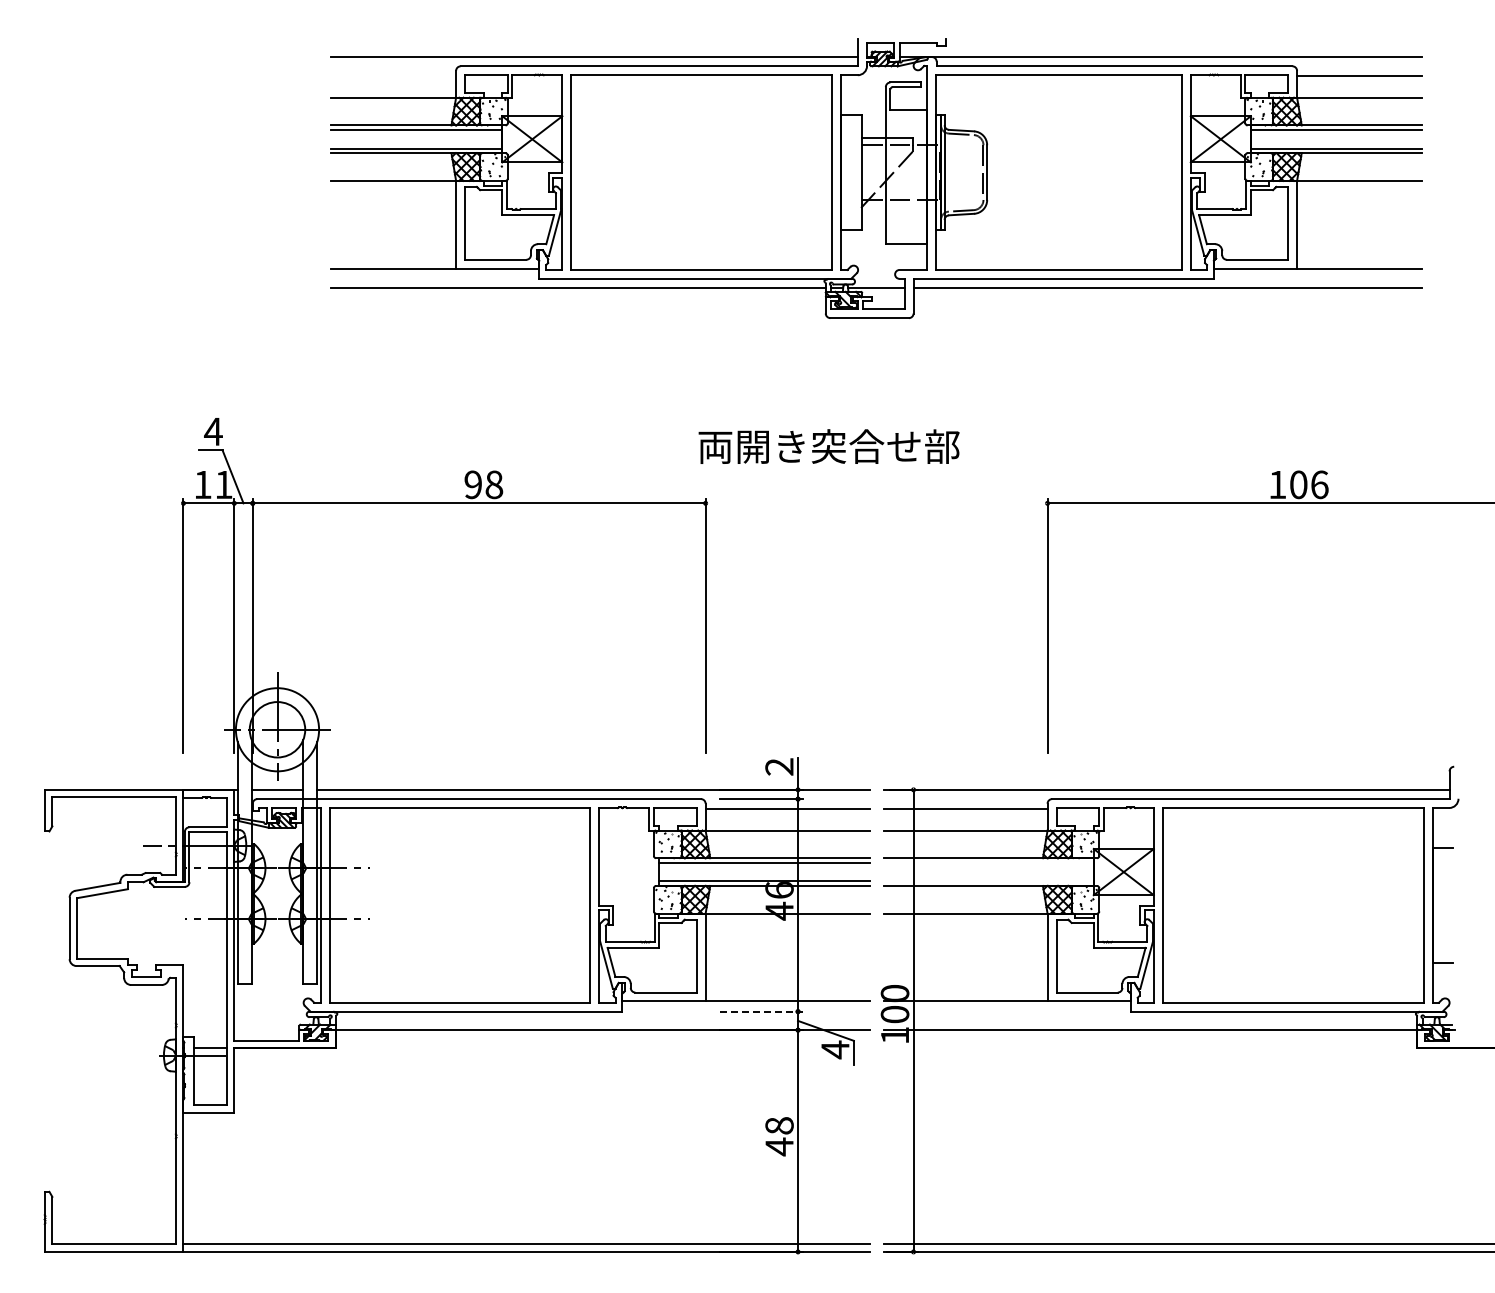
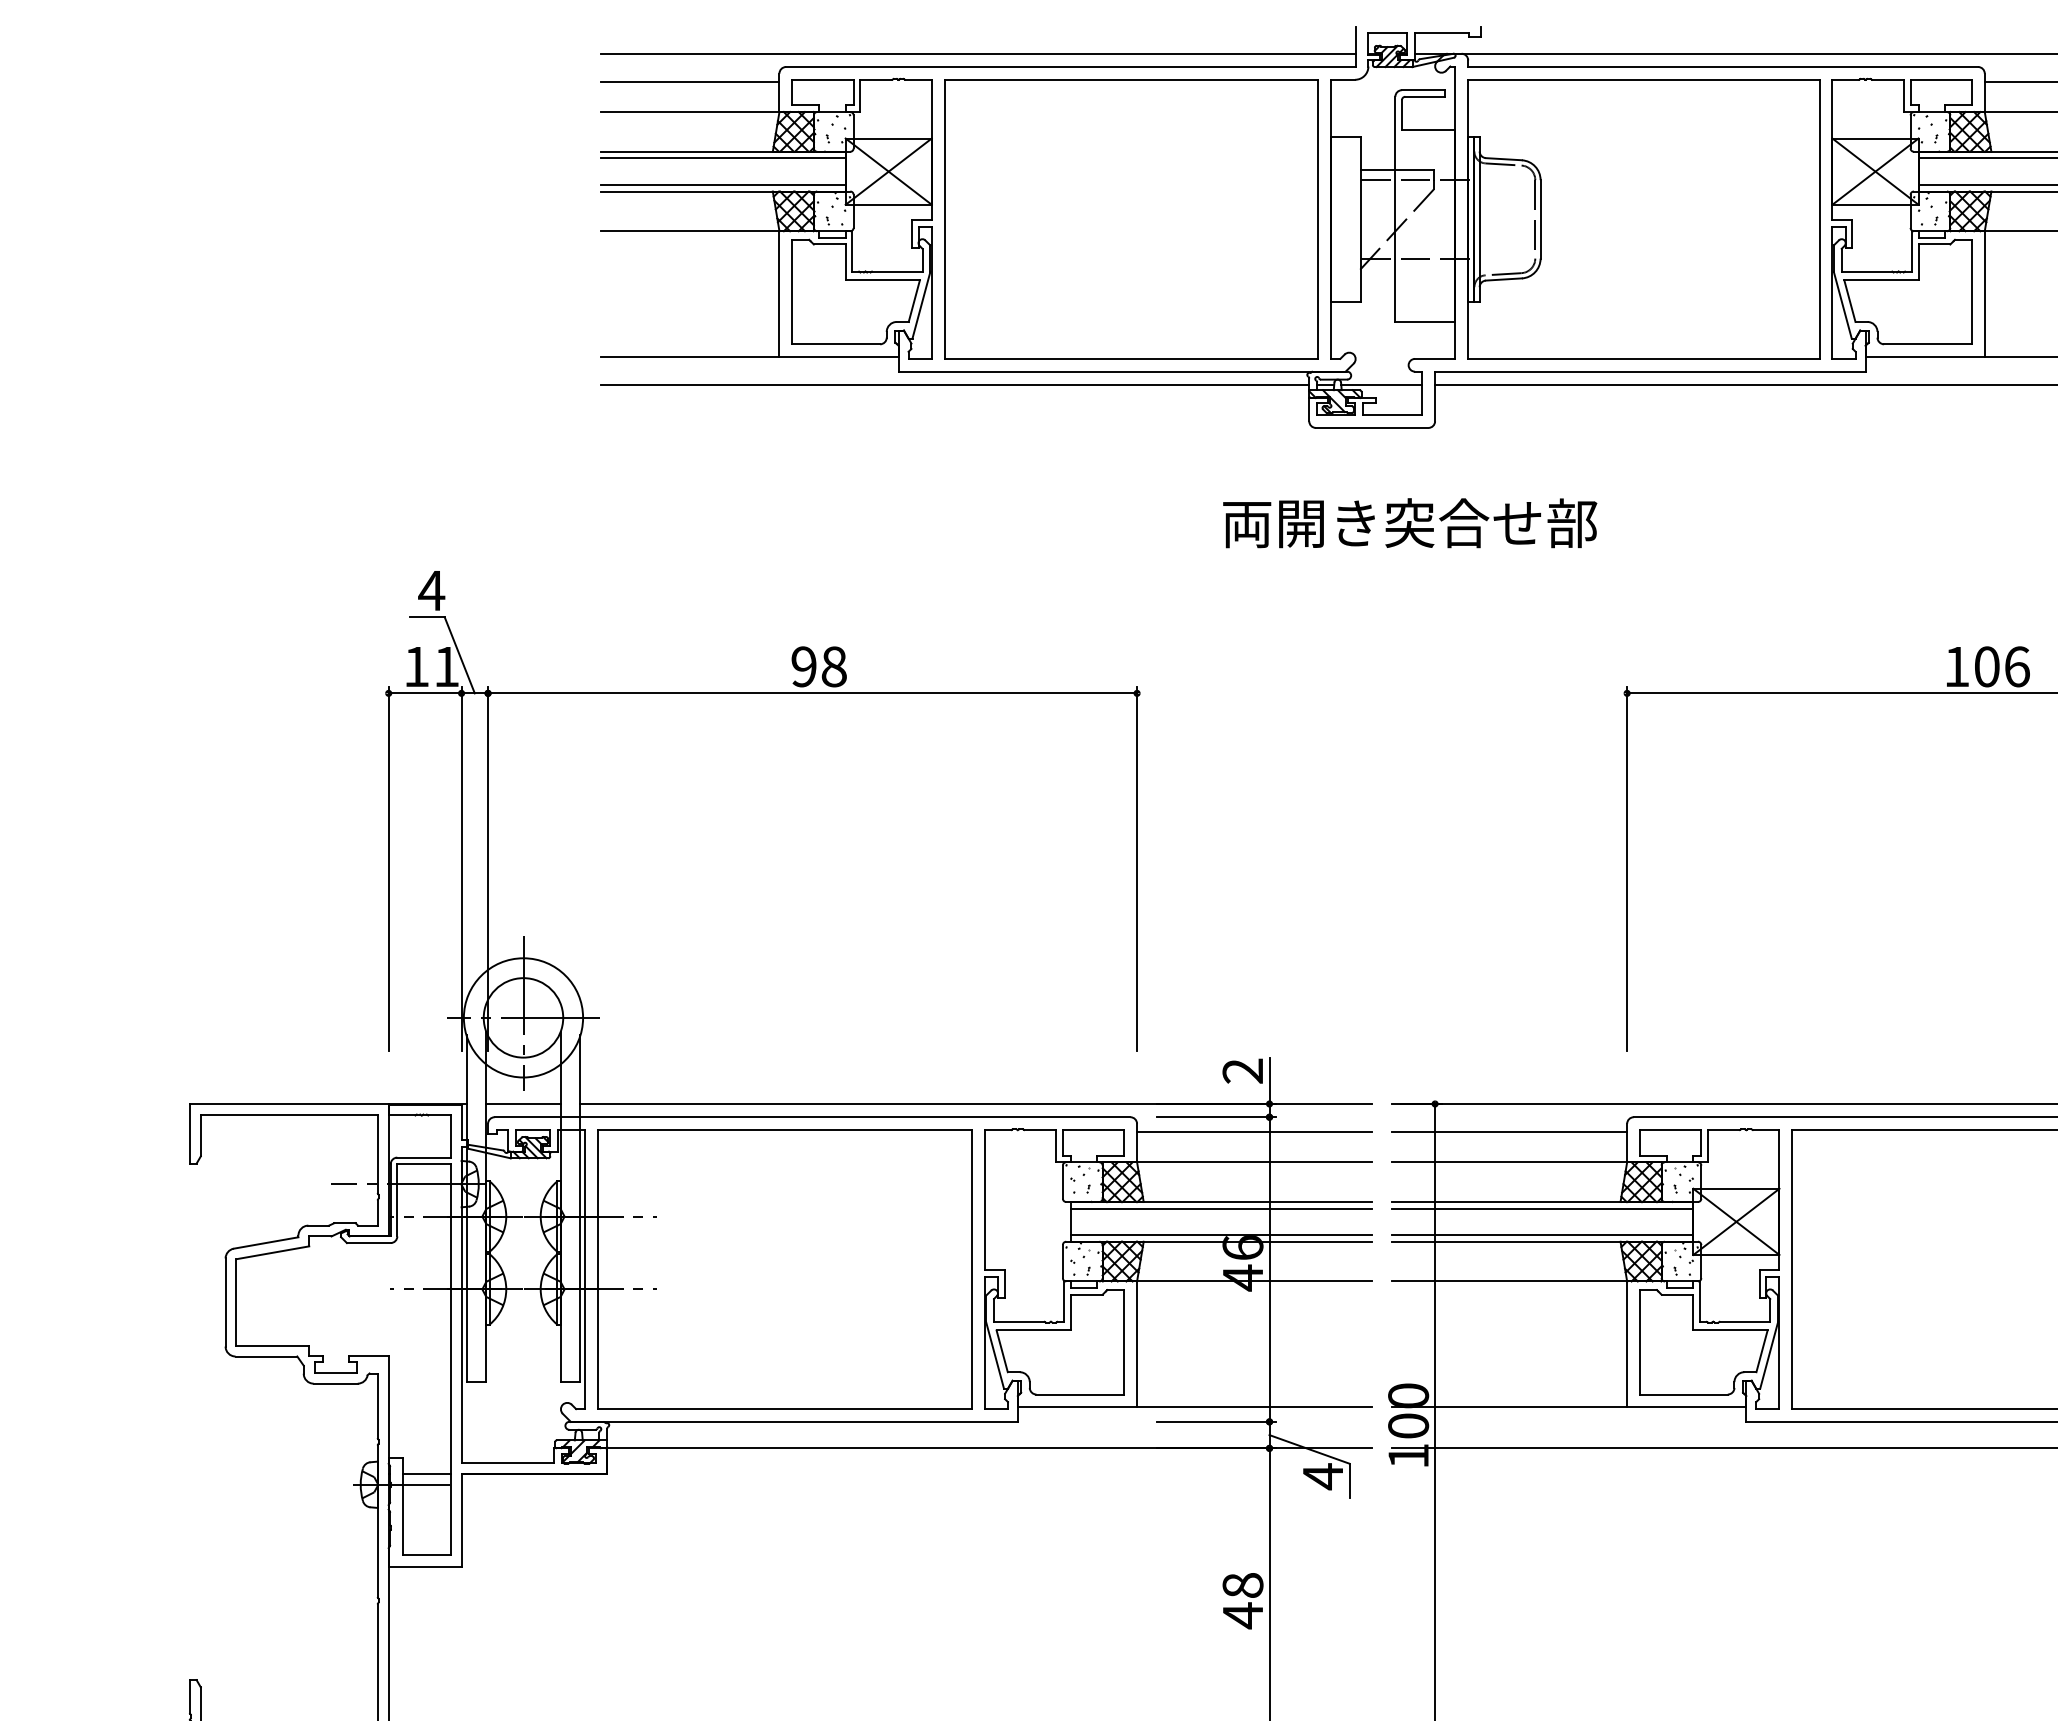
line: (393, 76) -> (689, 81), added
text: (828, 446) -> (1409, 523), moved
line: (988, 862) -> (1542, 1208), added
line: (988, 881) -> (1542, 1235), added
line: (761, 1011) -> (1217, 1421), dashed -> solid

